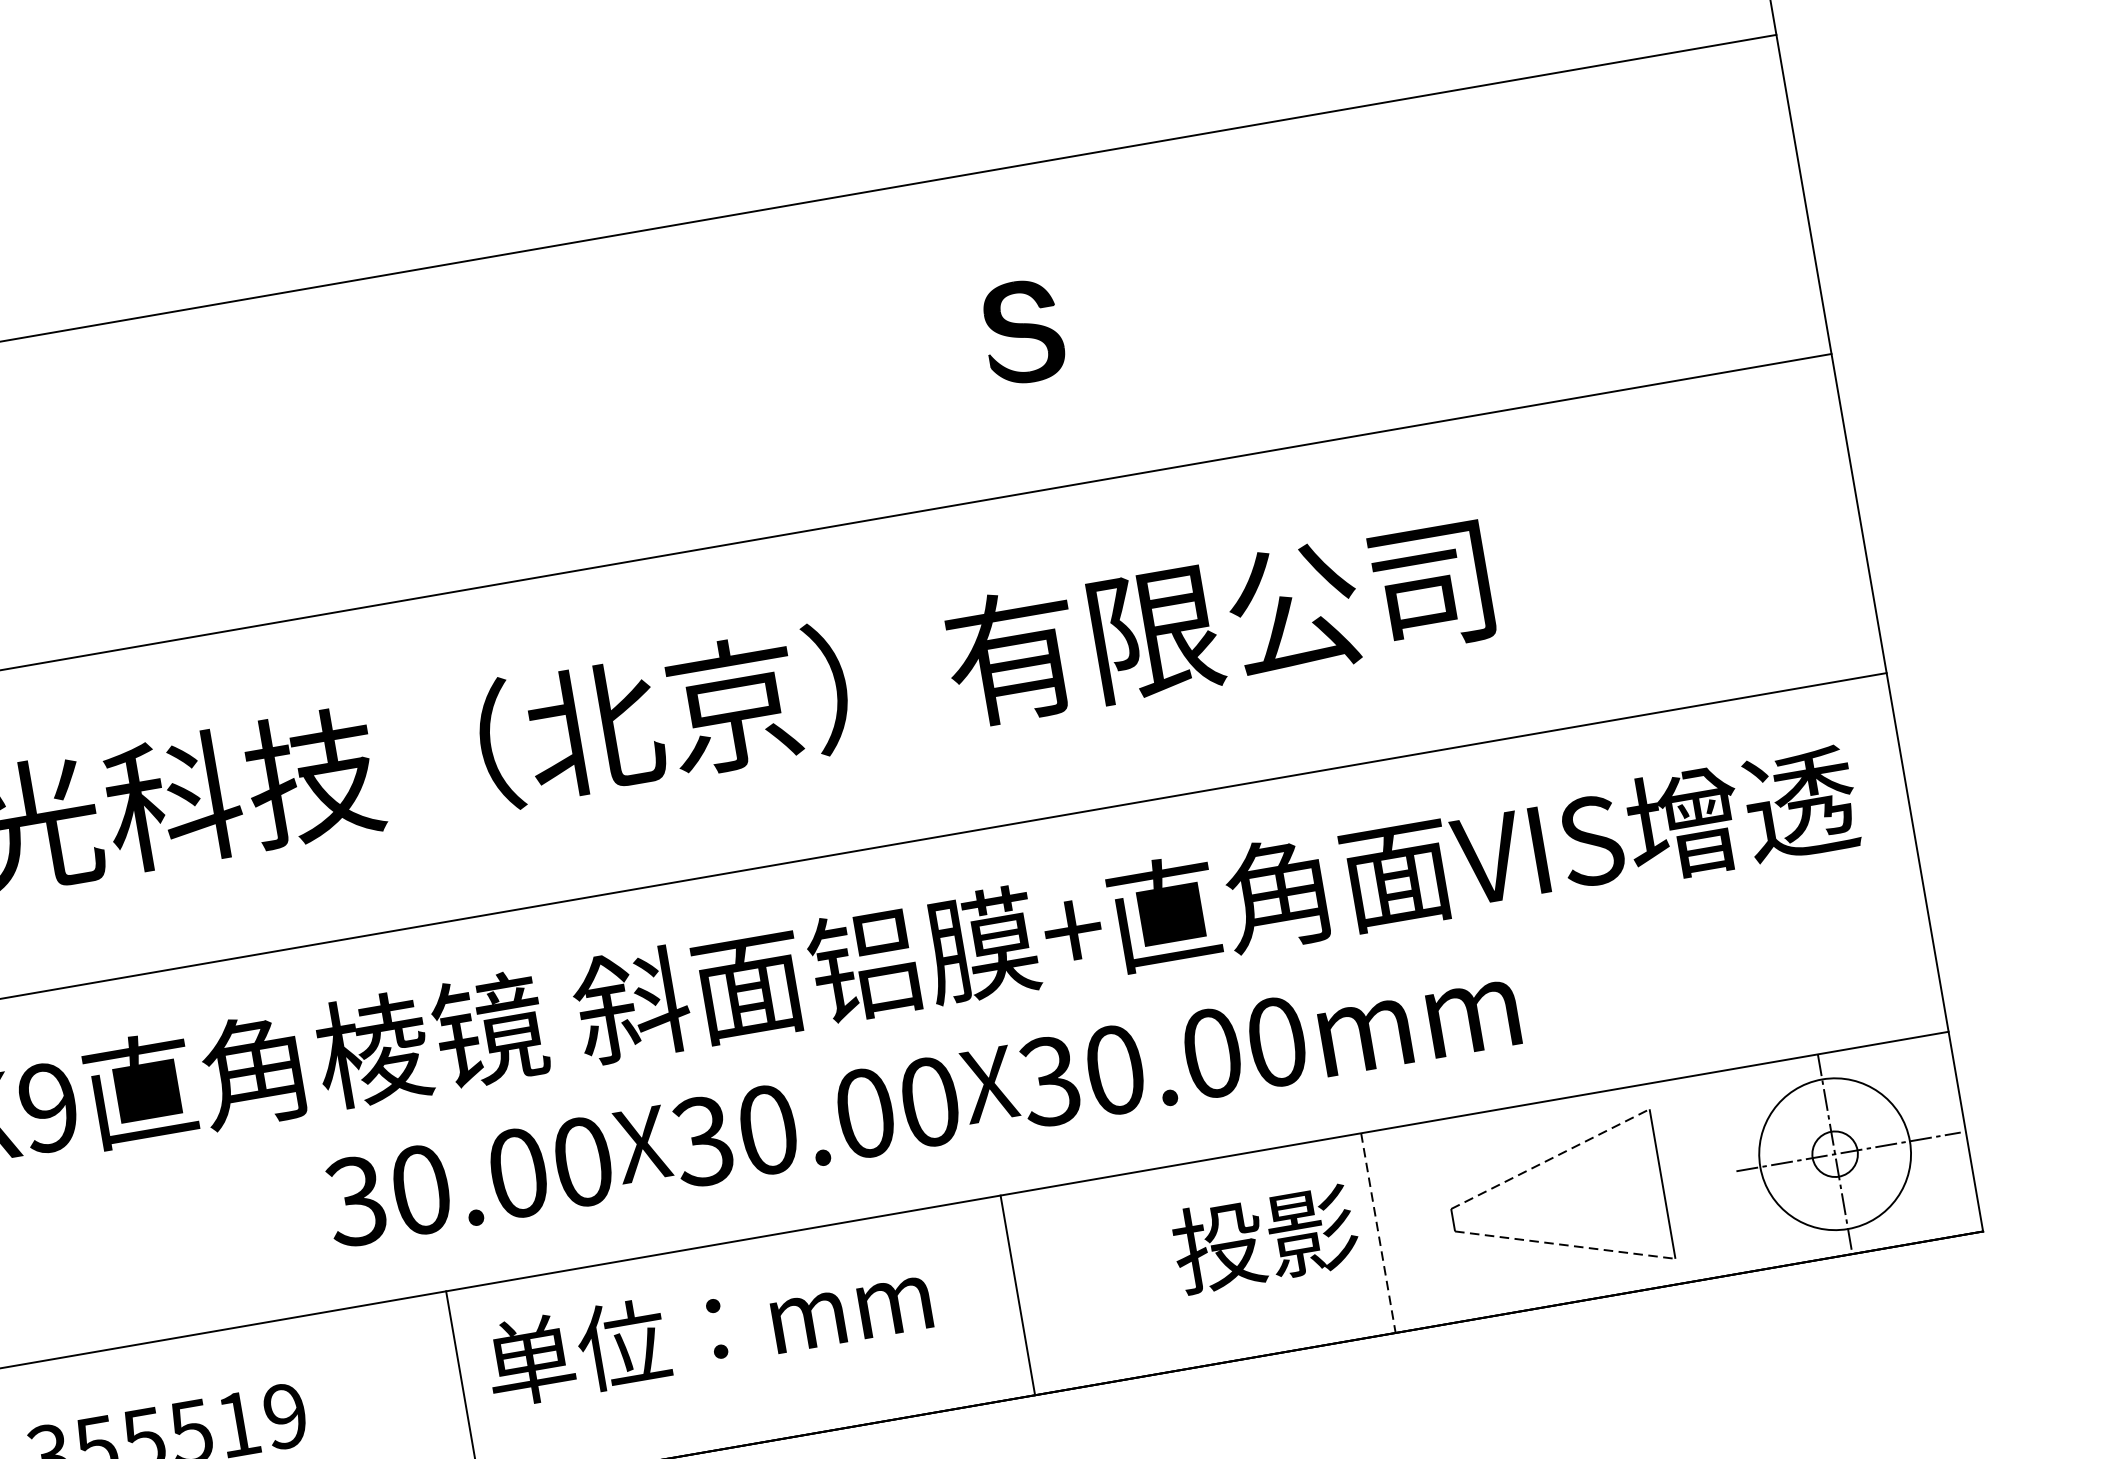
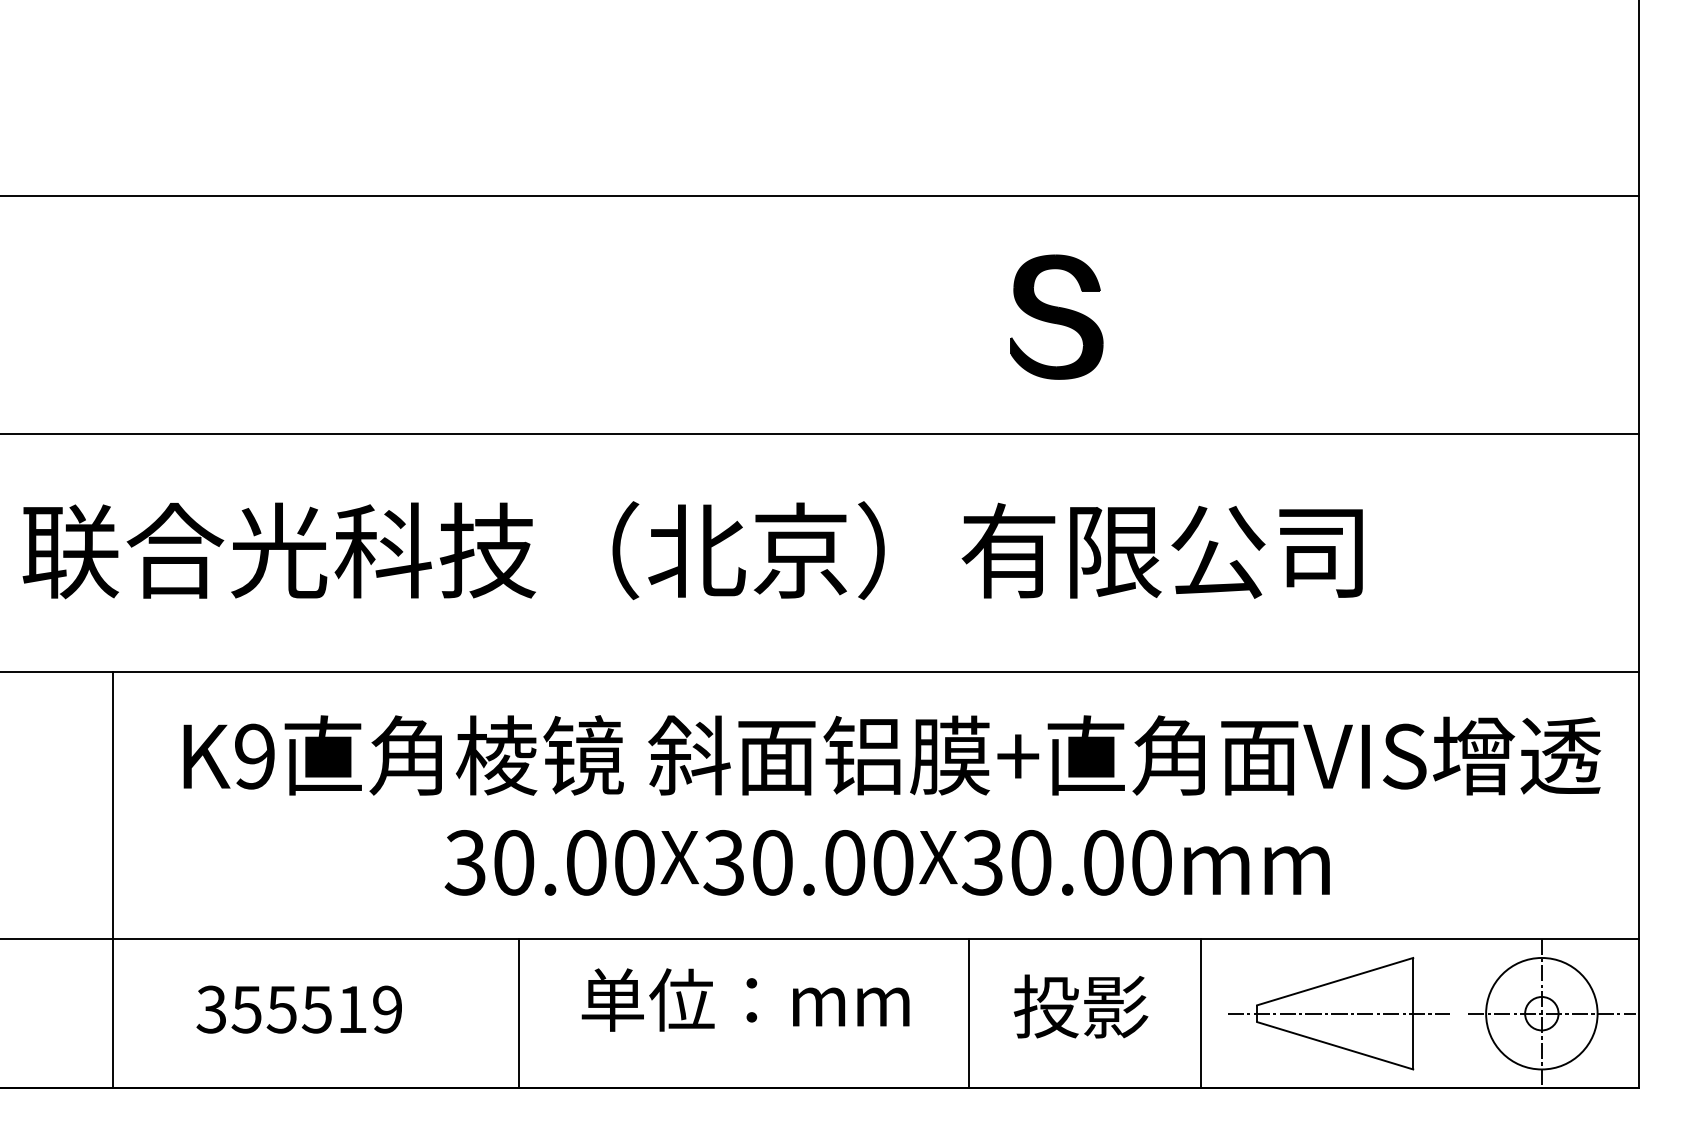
part: (1022, 331) -> (1056, 316), size x1.67
line: (1550, 1158) -> (1335, 981), dashed -> solid
line: (1562, 1201) -> (1338, 1013), added
line: (1378, 1234) -> (1201, 1014), dashed -> solid
text: (1264, 1238) -> (1080, 1006), moved
line: (1565, 1244) -> (1335, 1045), dashed -> solid
line: (1017, 1295) -> (968, 1013), moved
text: (708, 1329) -> (745, 999), moved

